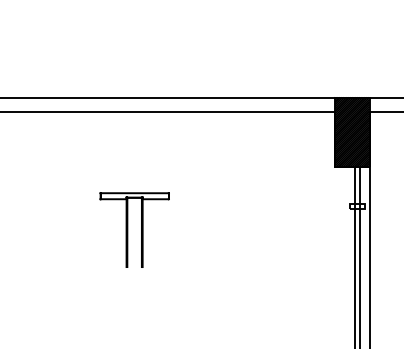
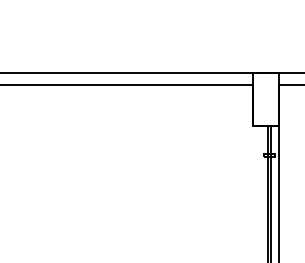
hatch: (351, 132) -> (265, 99), removed
part: (134, 230) -> (101, 173), removed

